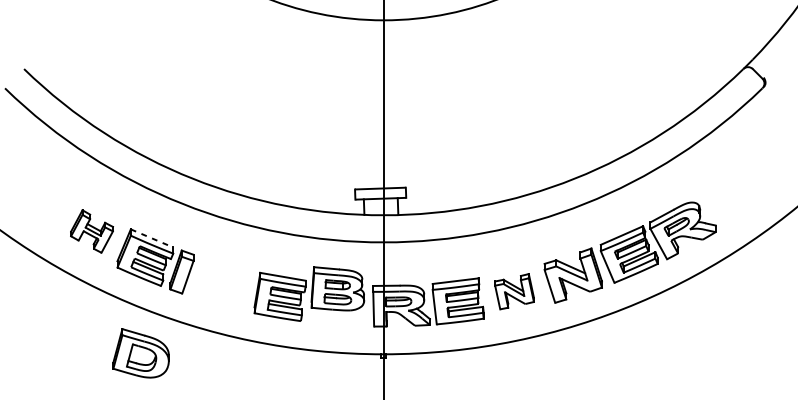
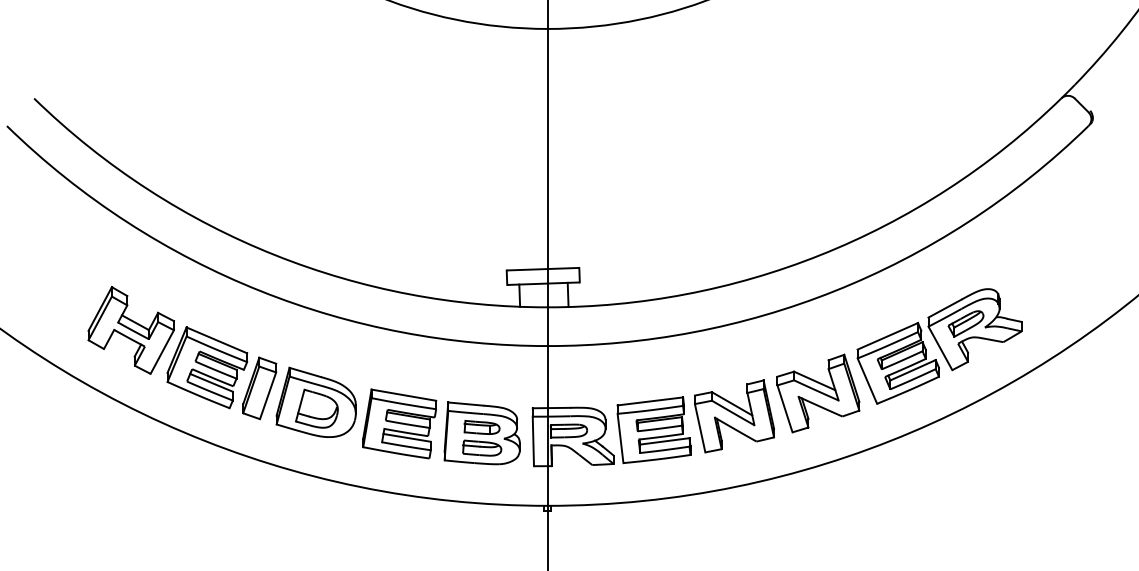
part: (91, 231) -> (130, 330), size x1.43
line: (151, 238) -> (216, 340), dashed -> solid
part: (337, 288) -> (481, 433), moved
part: (514, 291) -> (734, 416), size x1.43
part: (140, 352) -> (315, 401), moved

